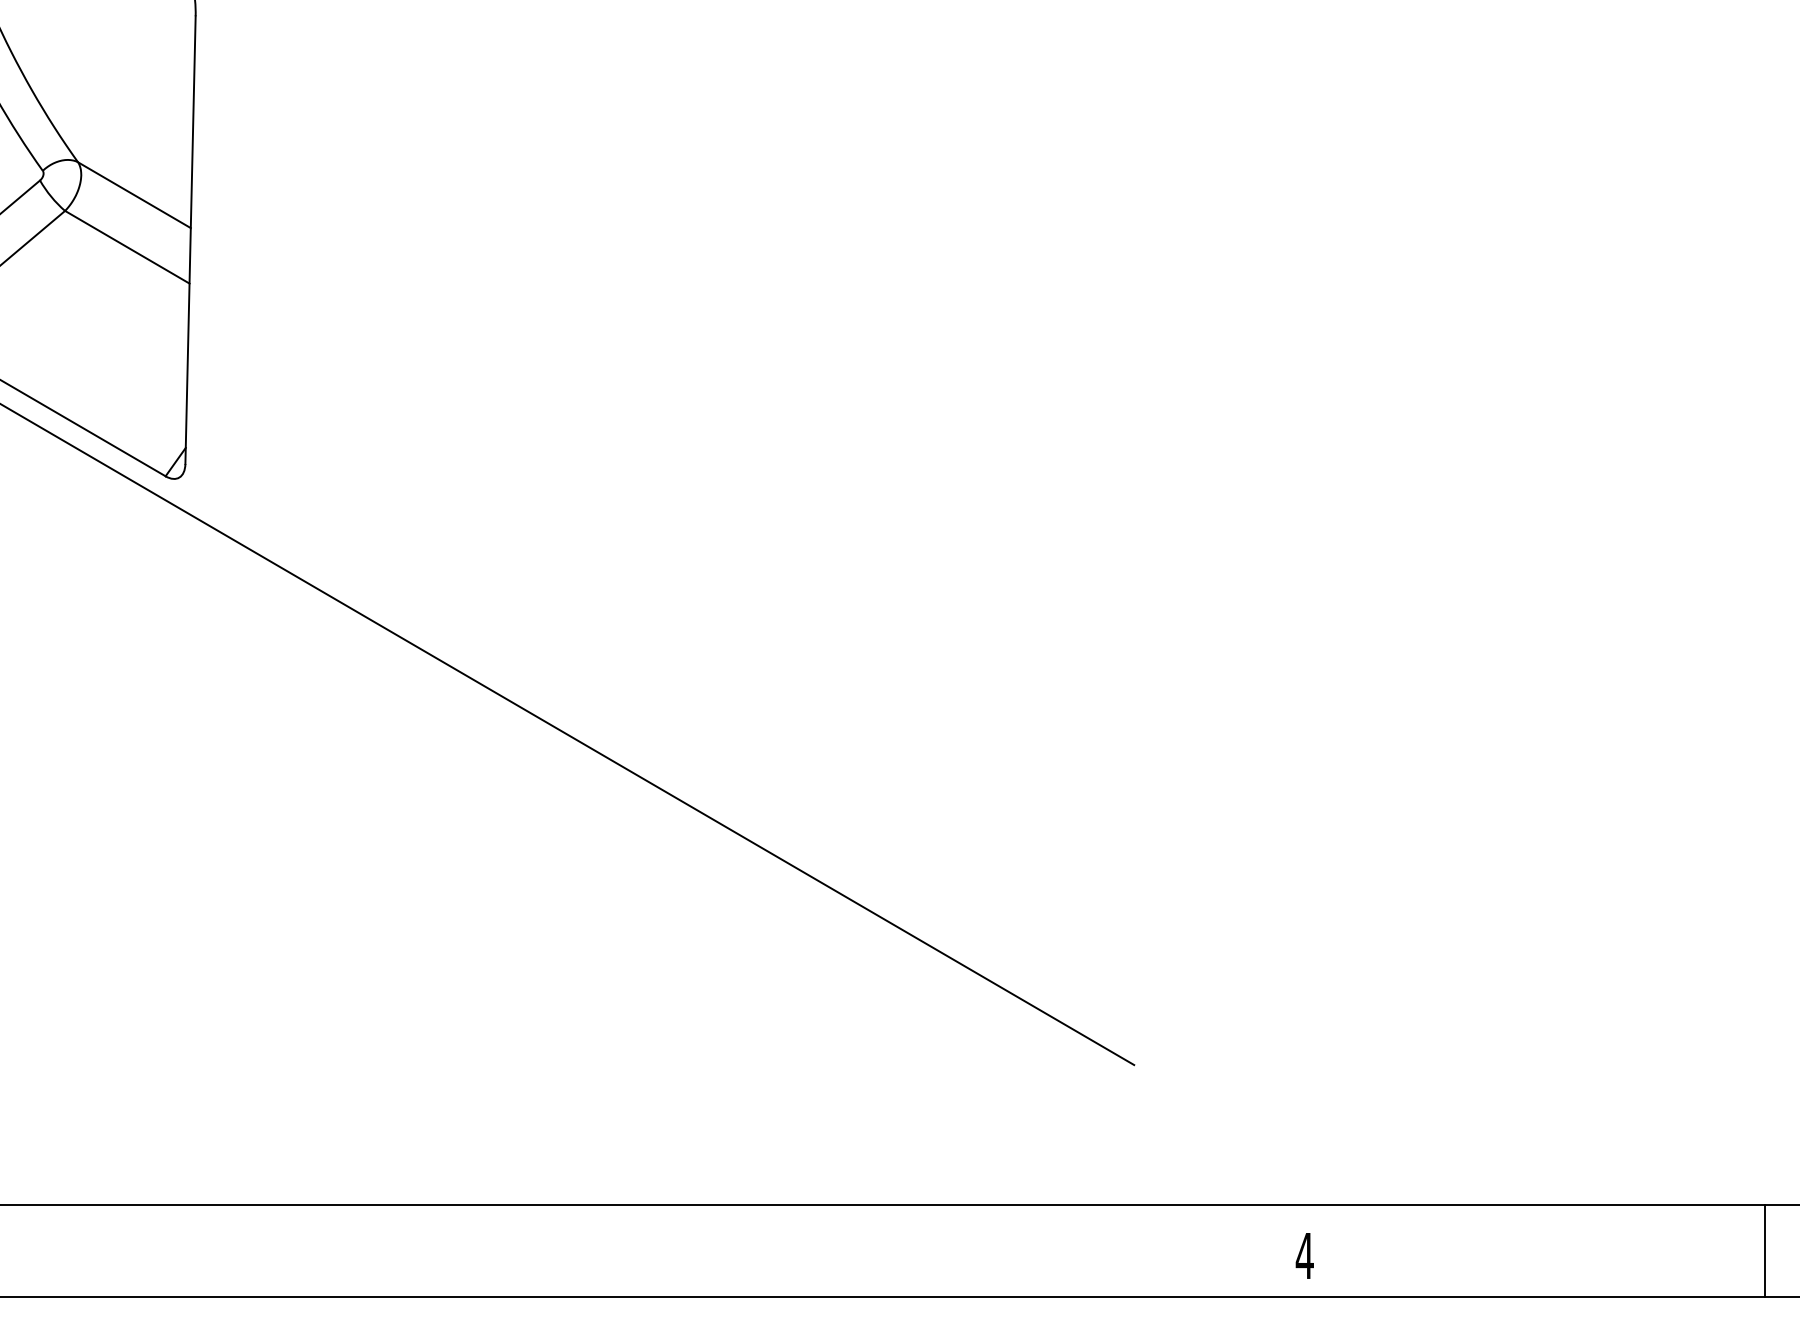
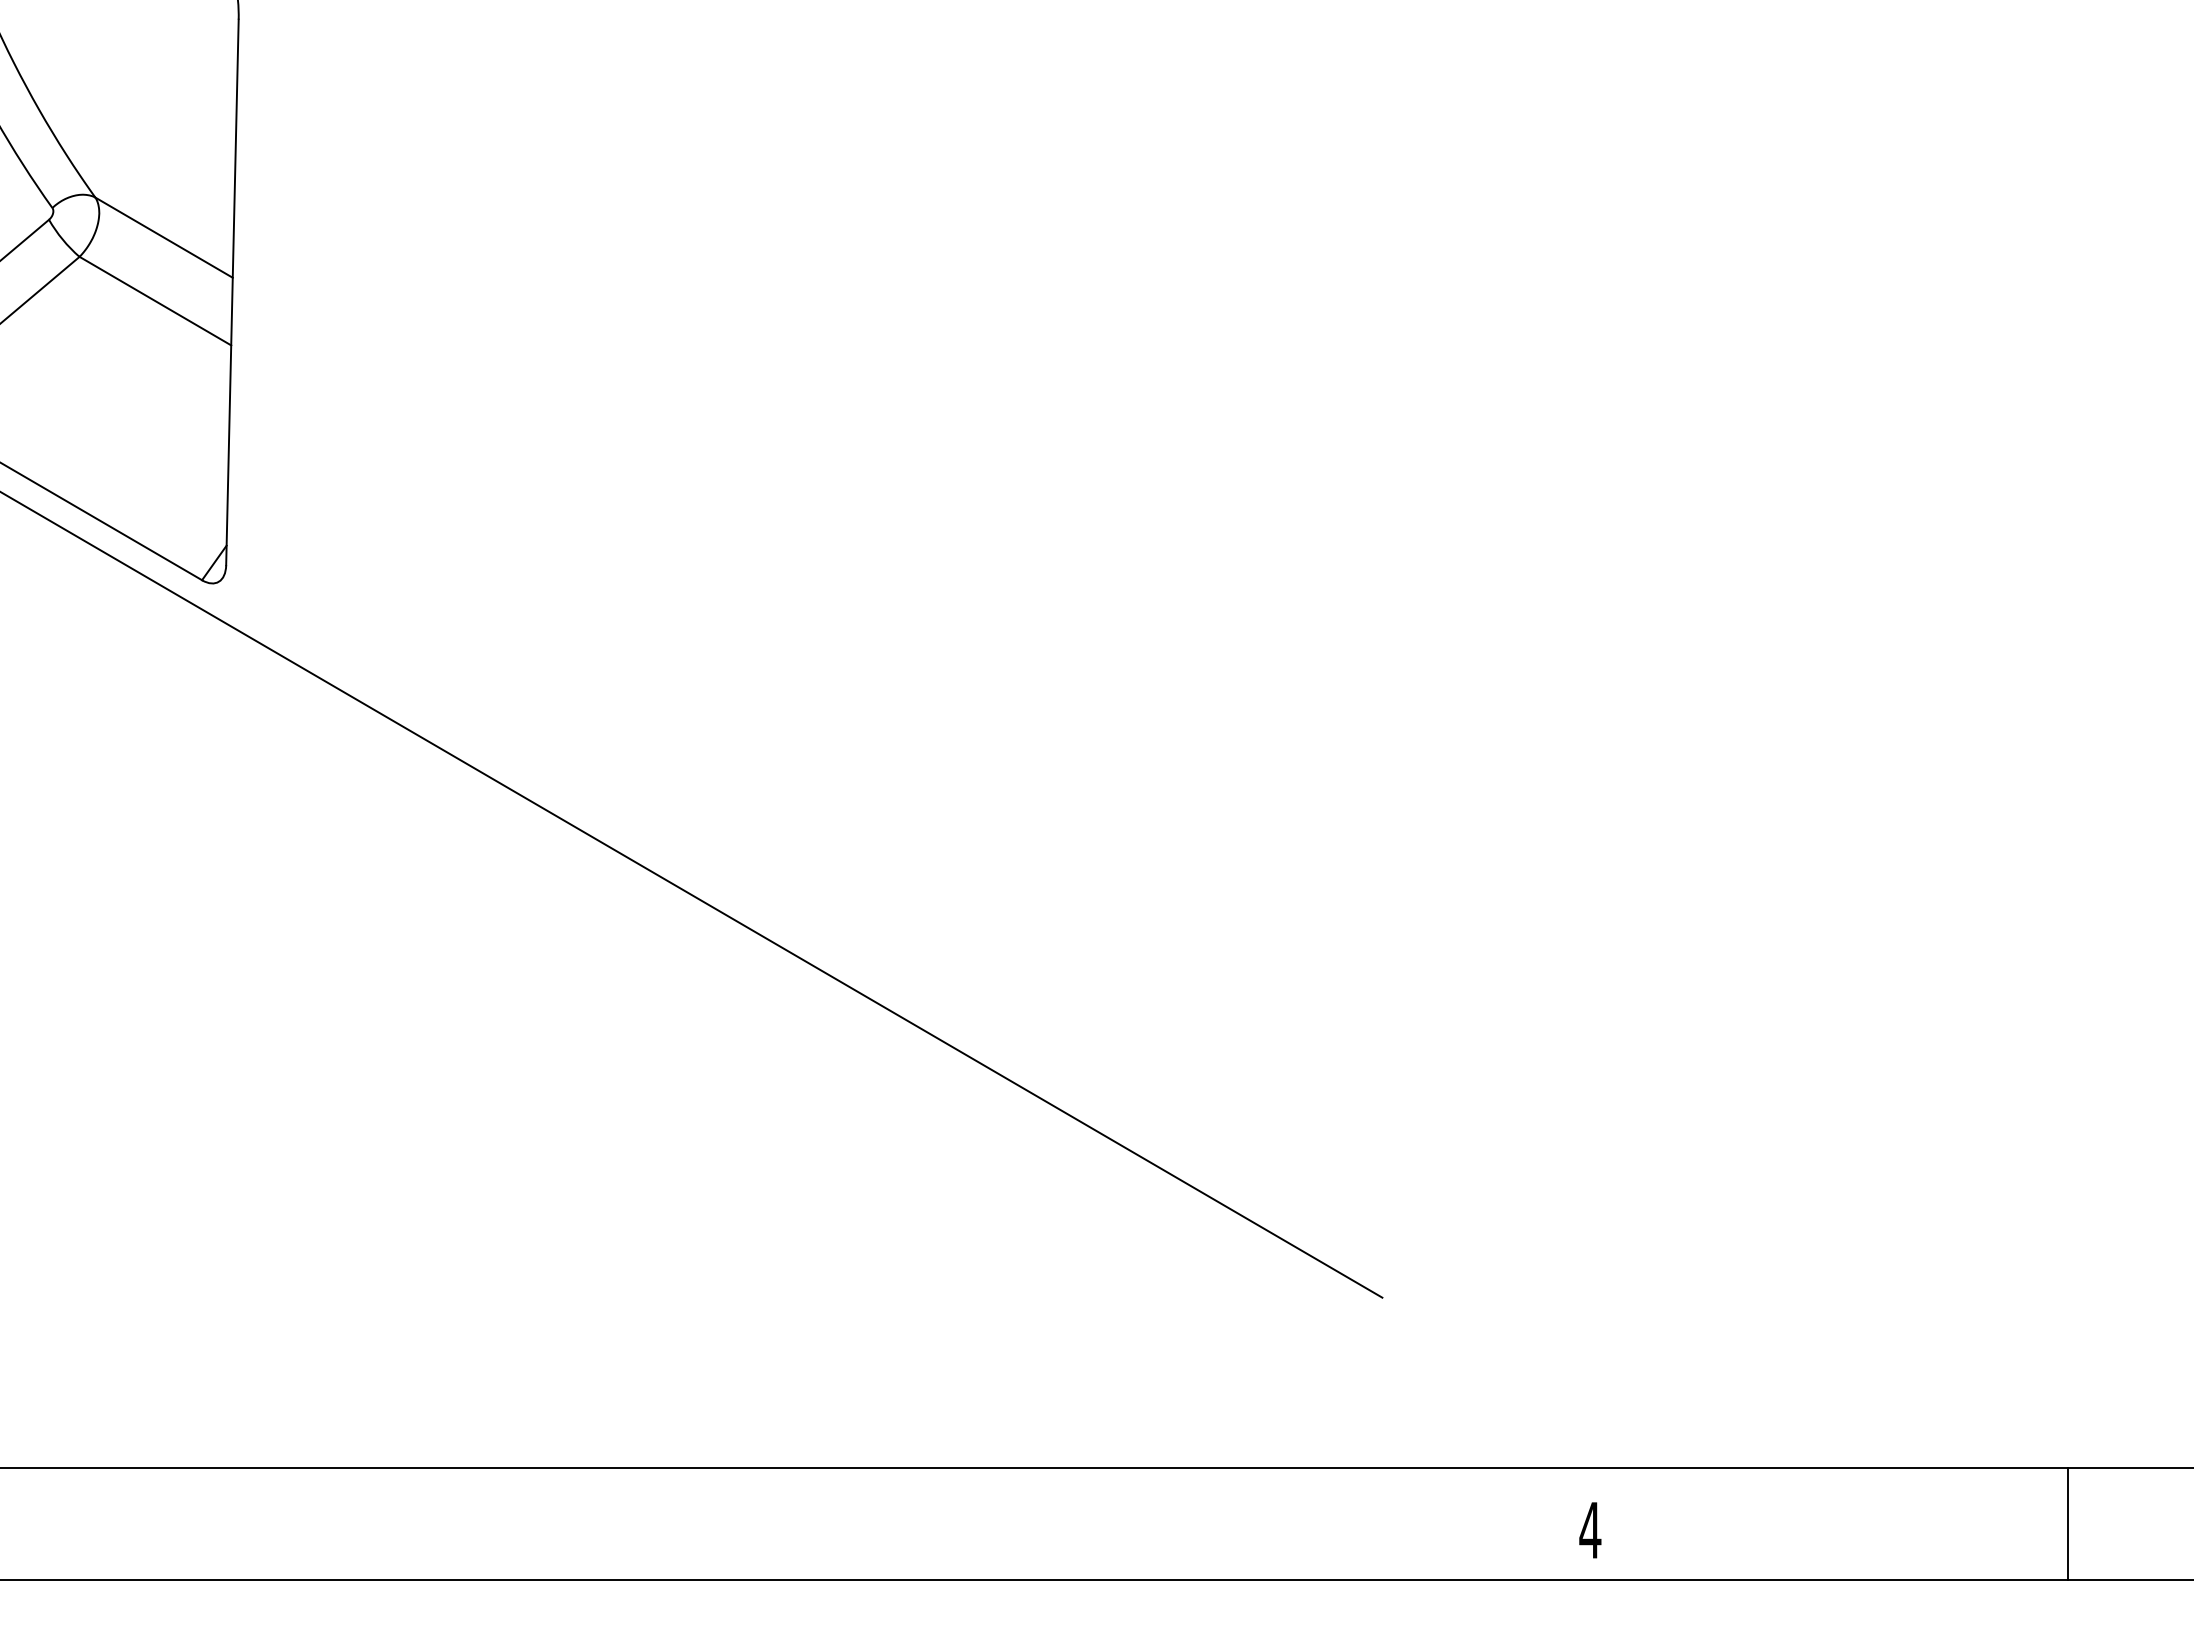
line: (1764, 1251) -> (2067, 1524), moved

